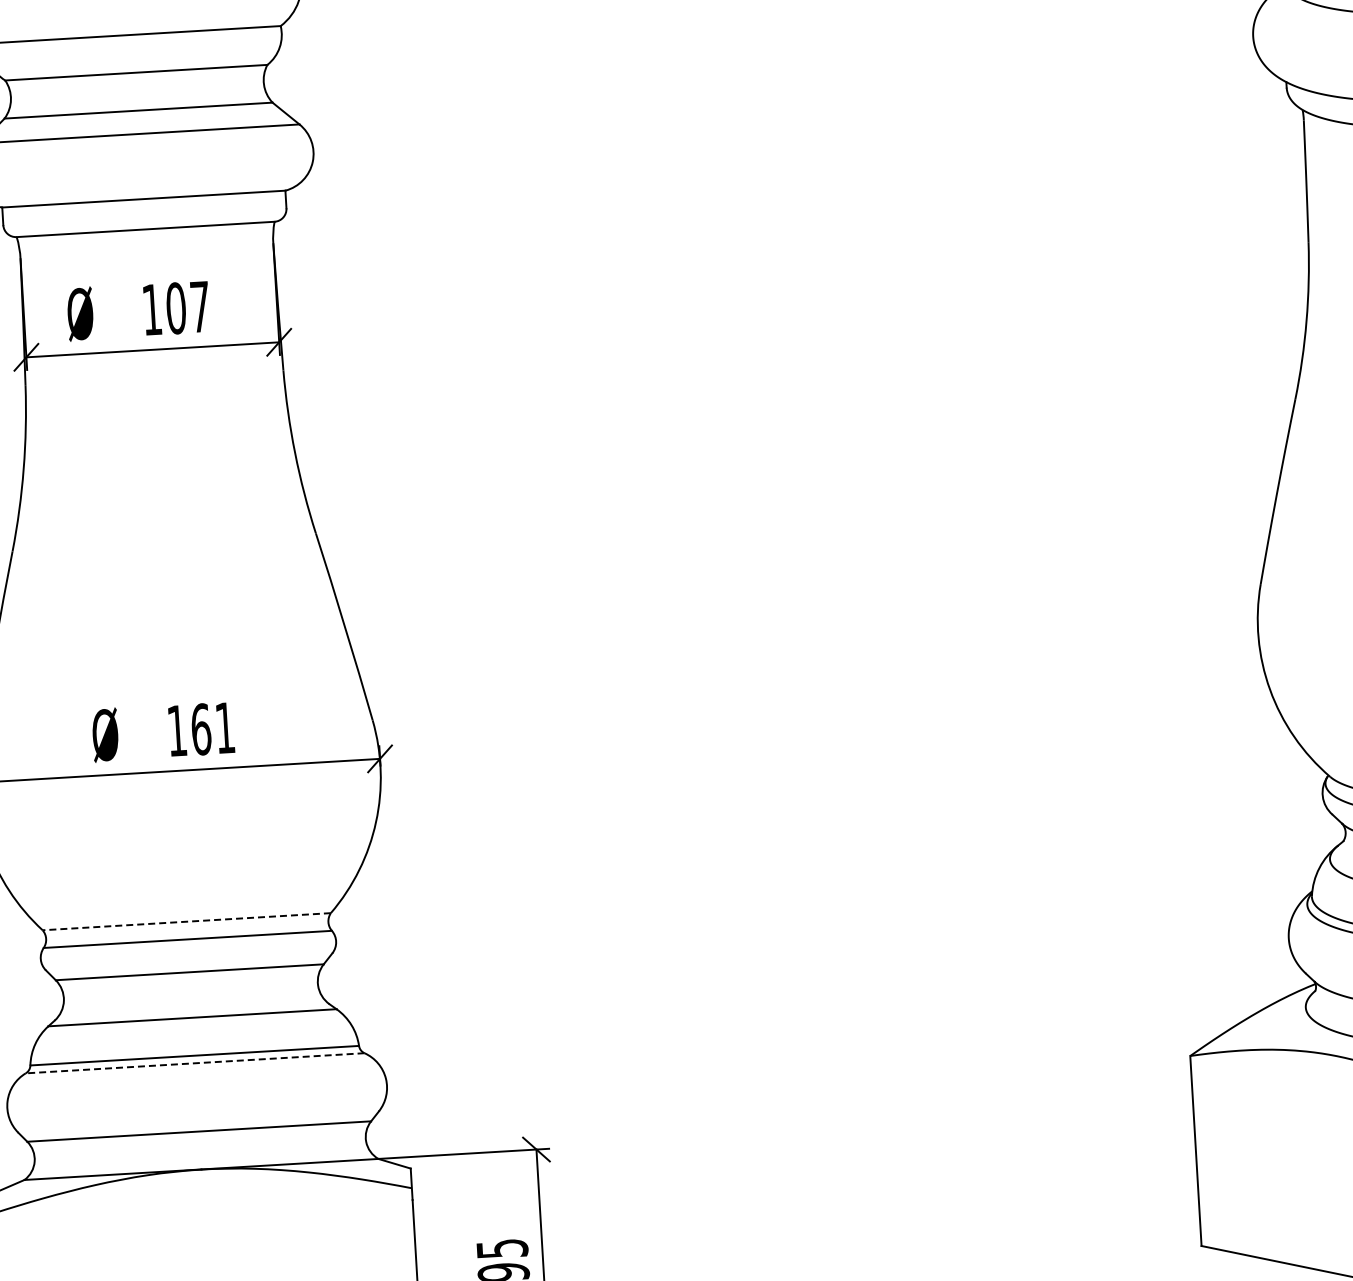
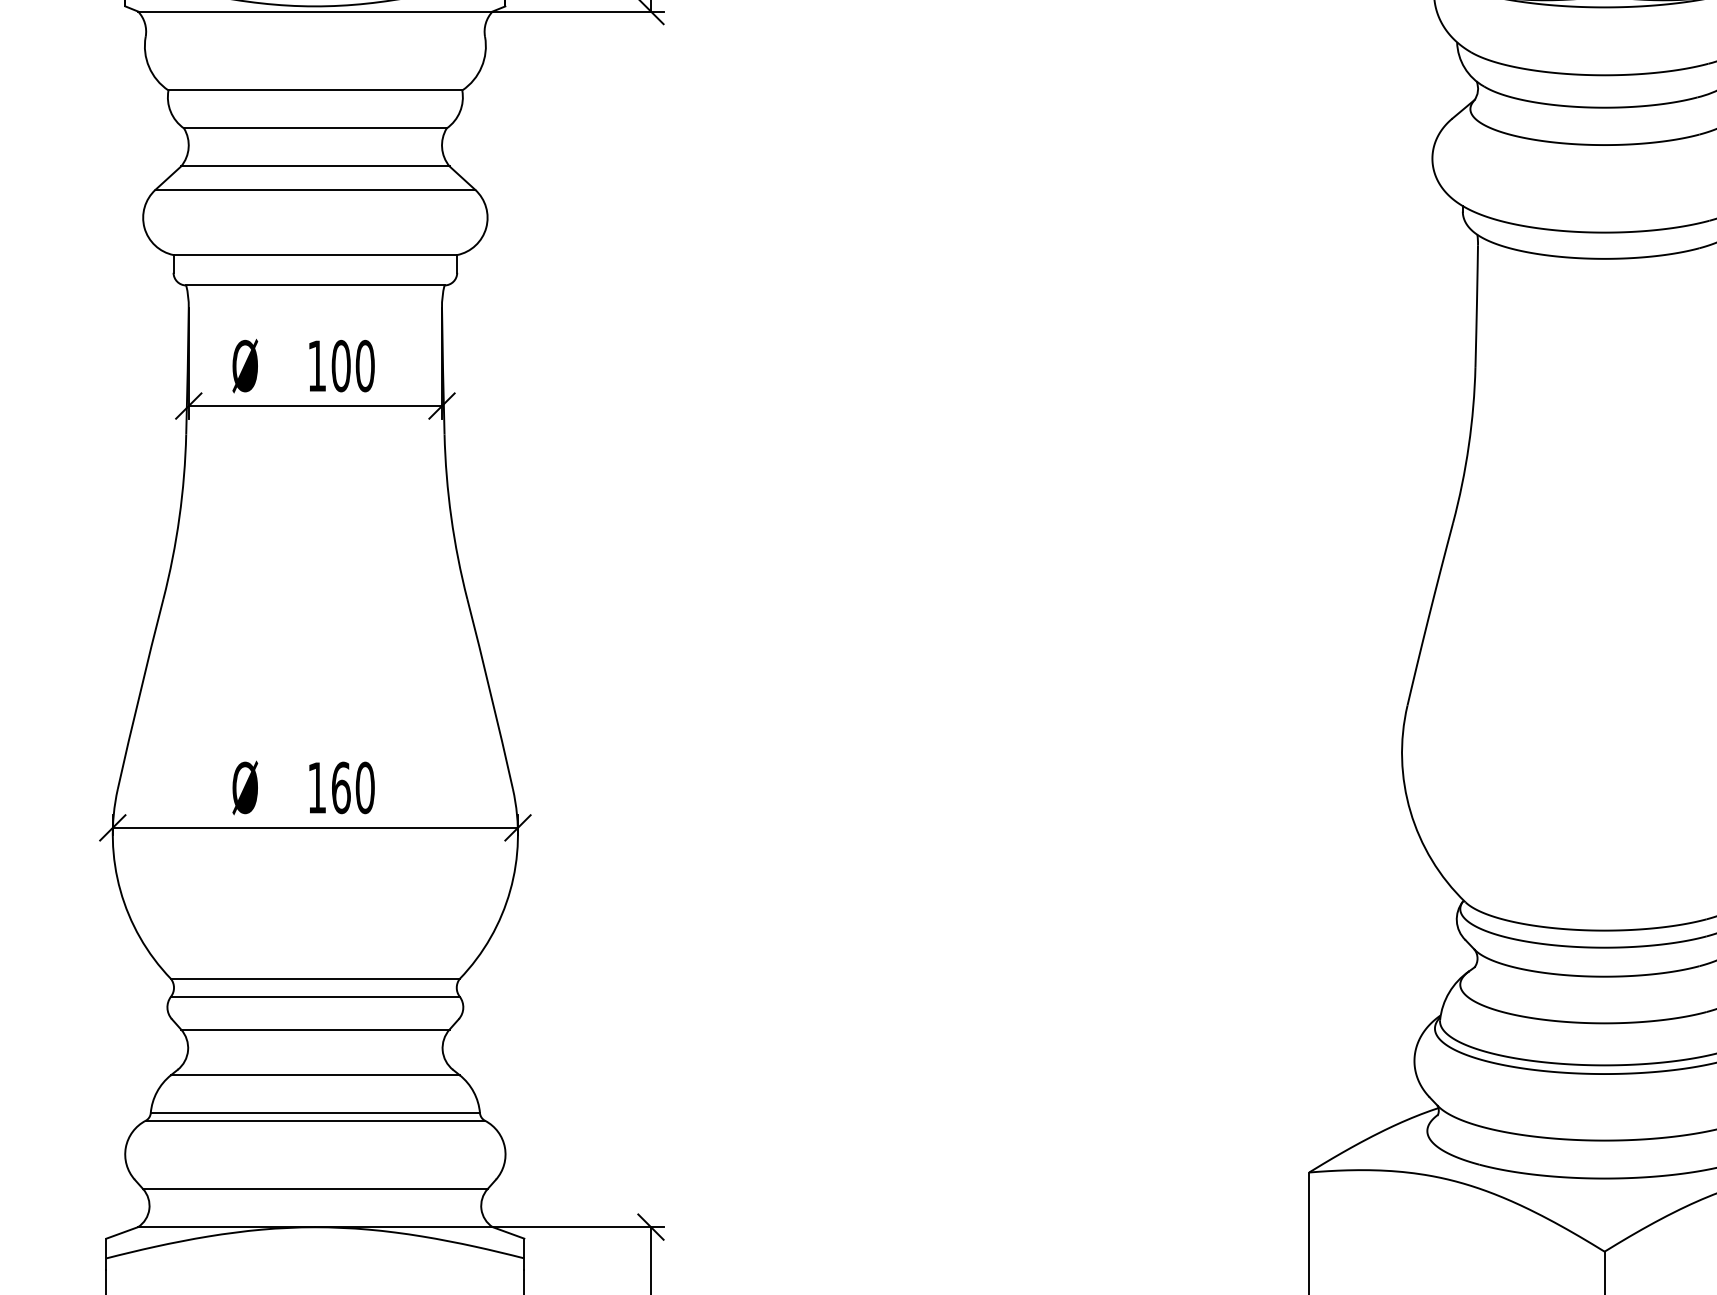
text: (199, 306) -> (364, 365), 107 -> 100
text: (224, 727) -> (364, 787), 161 -> 160
line: (185, 921) -> (314, 978), dashed -> solid
line: (195, 1063) -> (315, 1120), dashed -> solid

